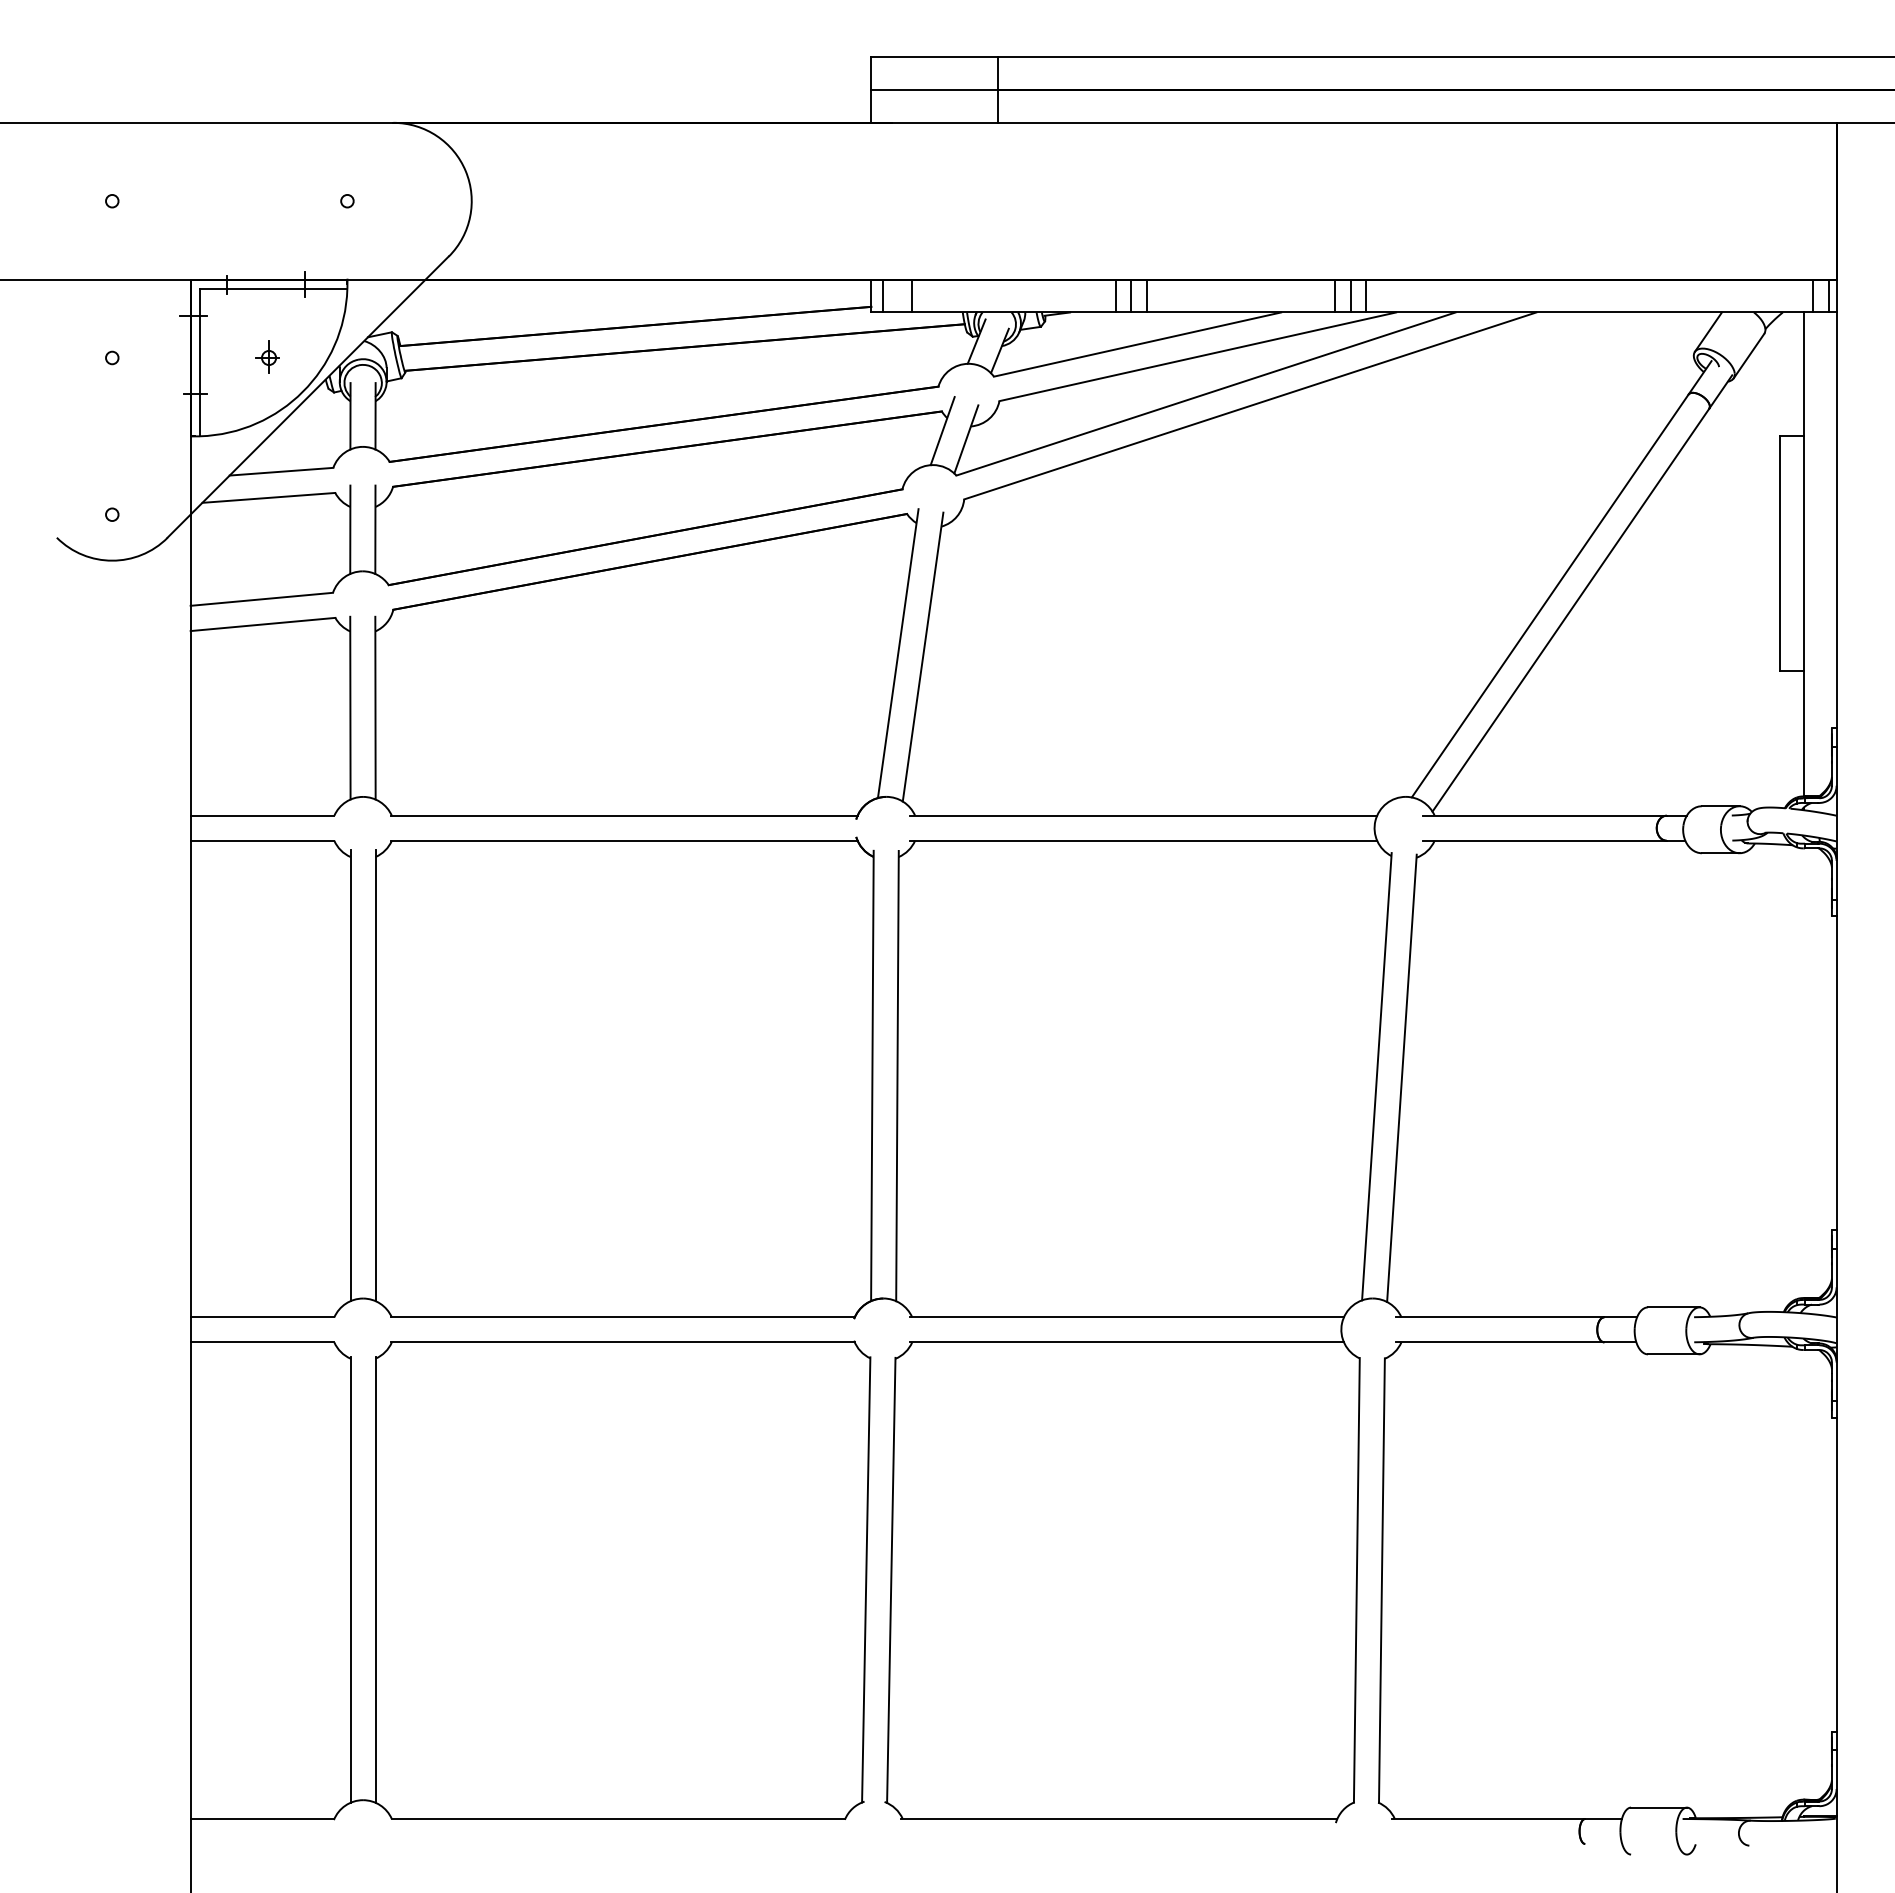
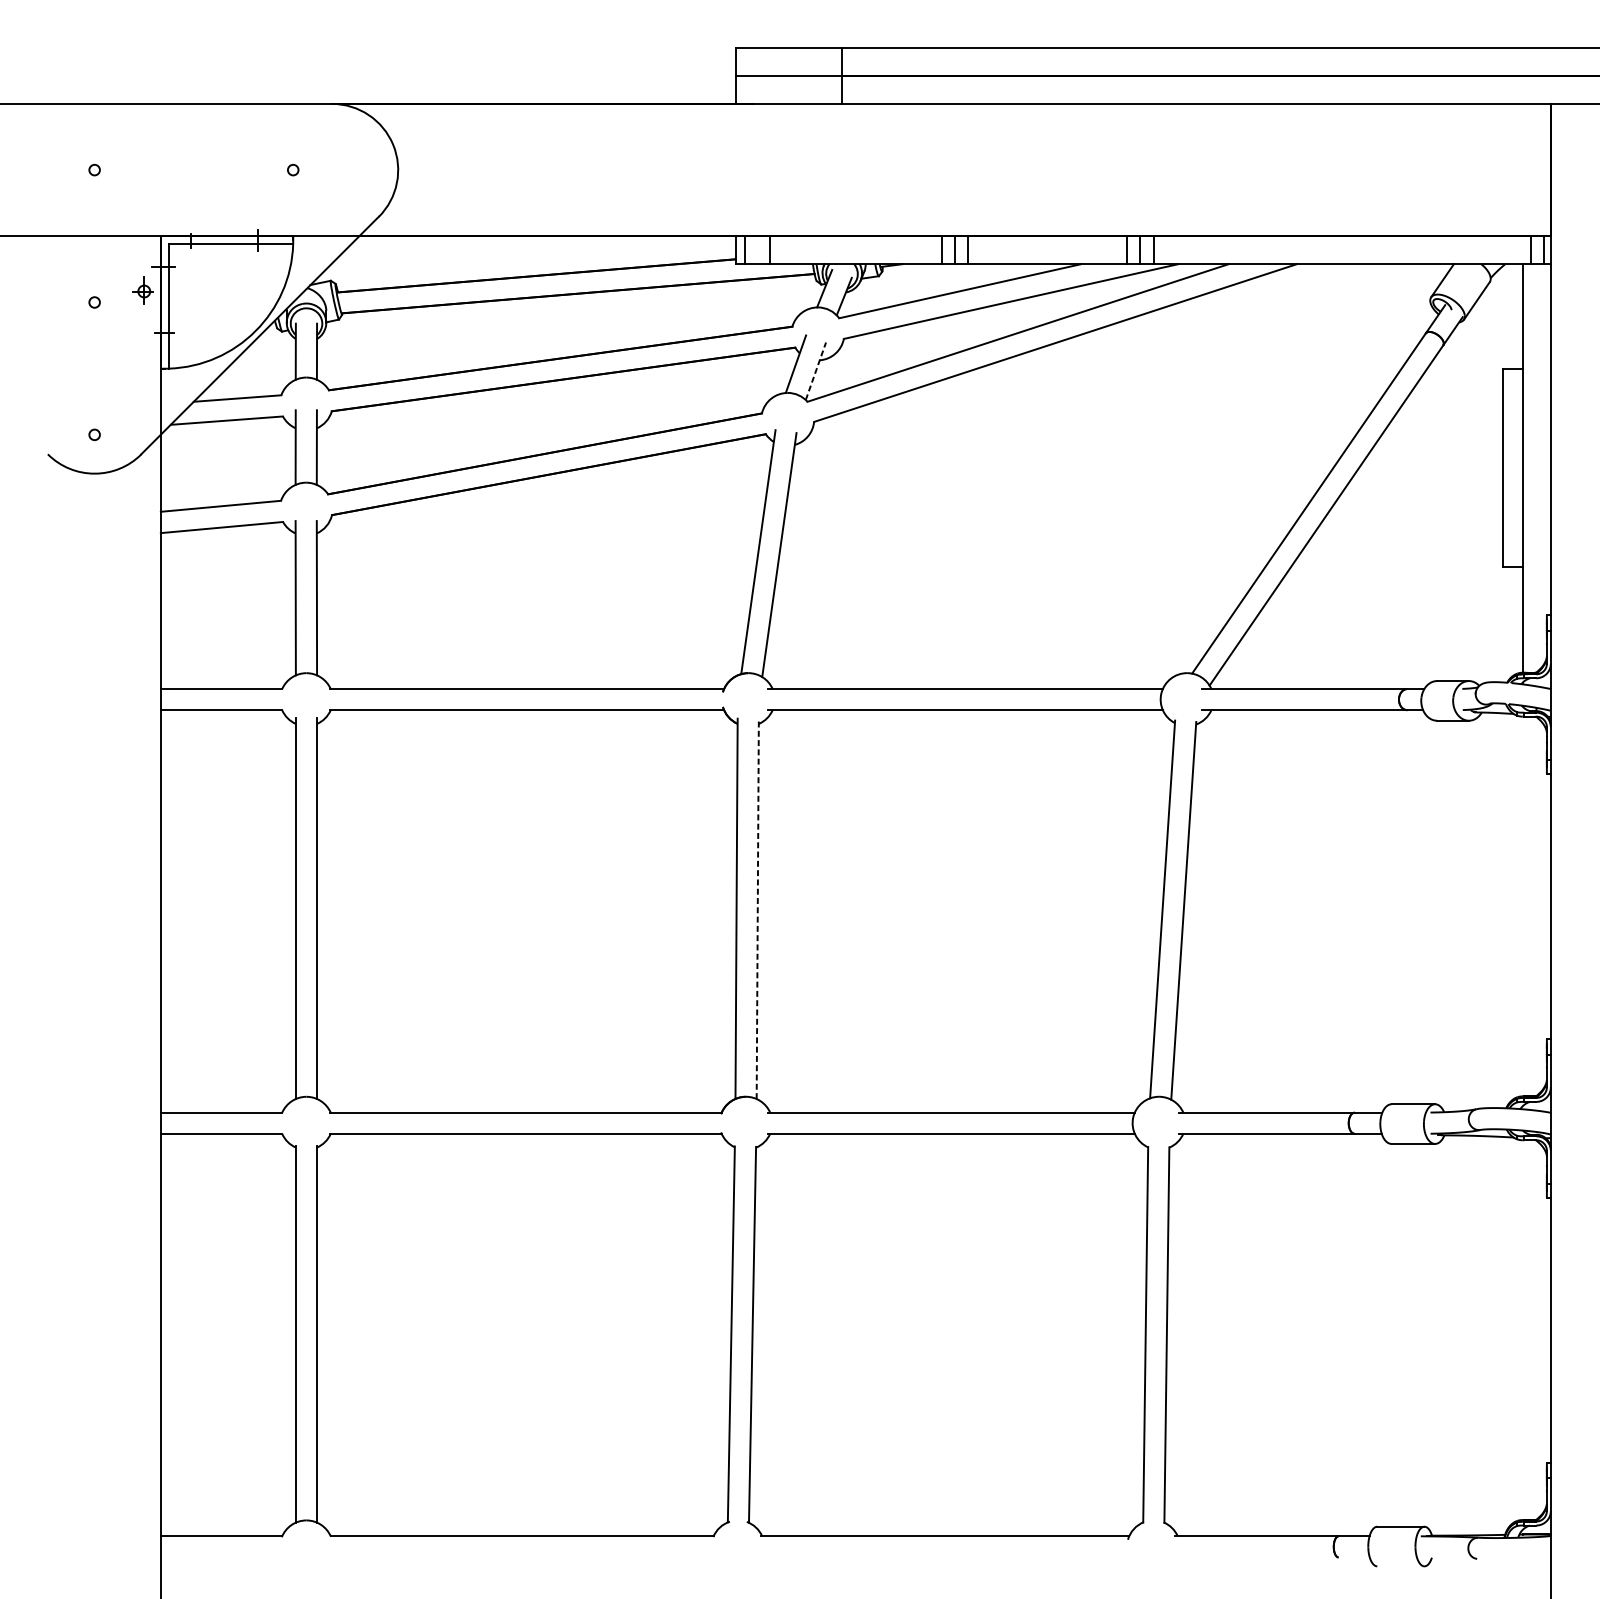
part: (267, 356) -> (142, 290), moved
line: (966, 438) -> (816, 370), solid -> dashed
line: (897, 1075) -> (757, 908), solid -> dashed

